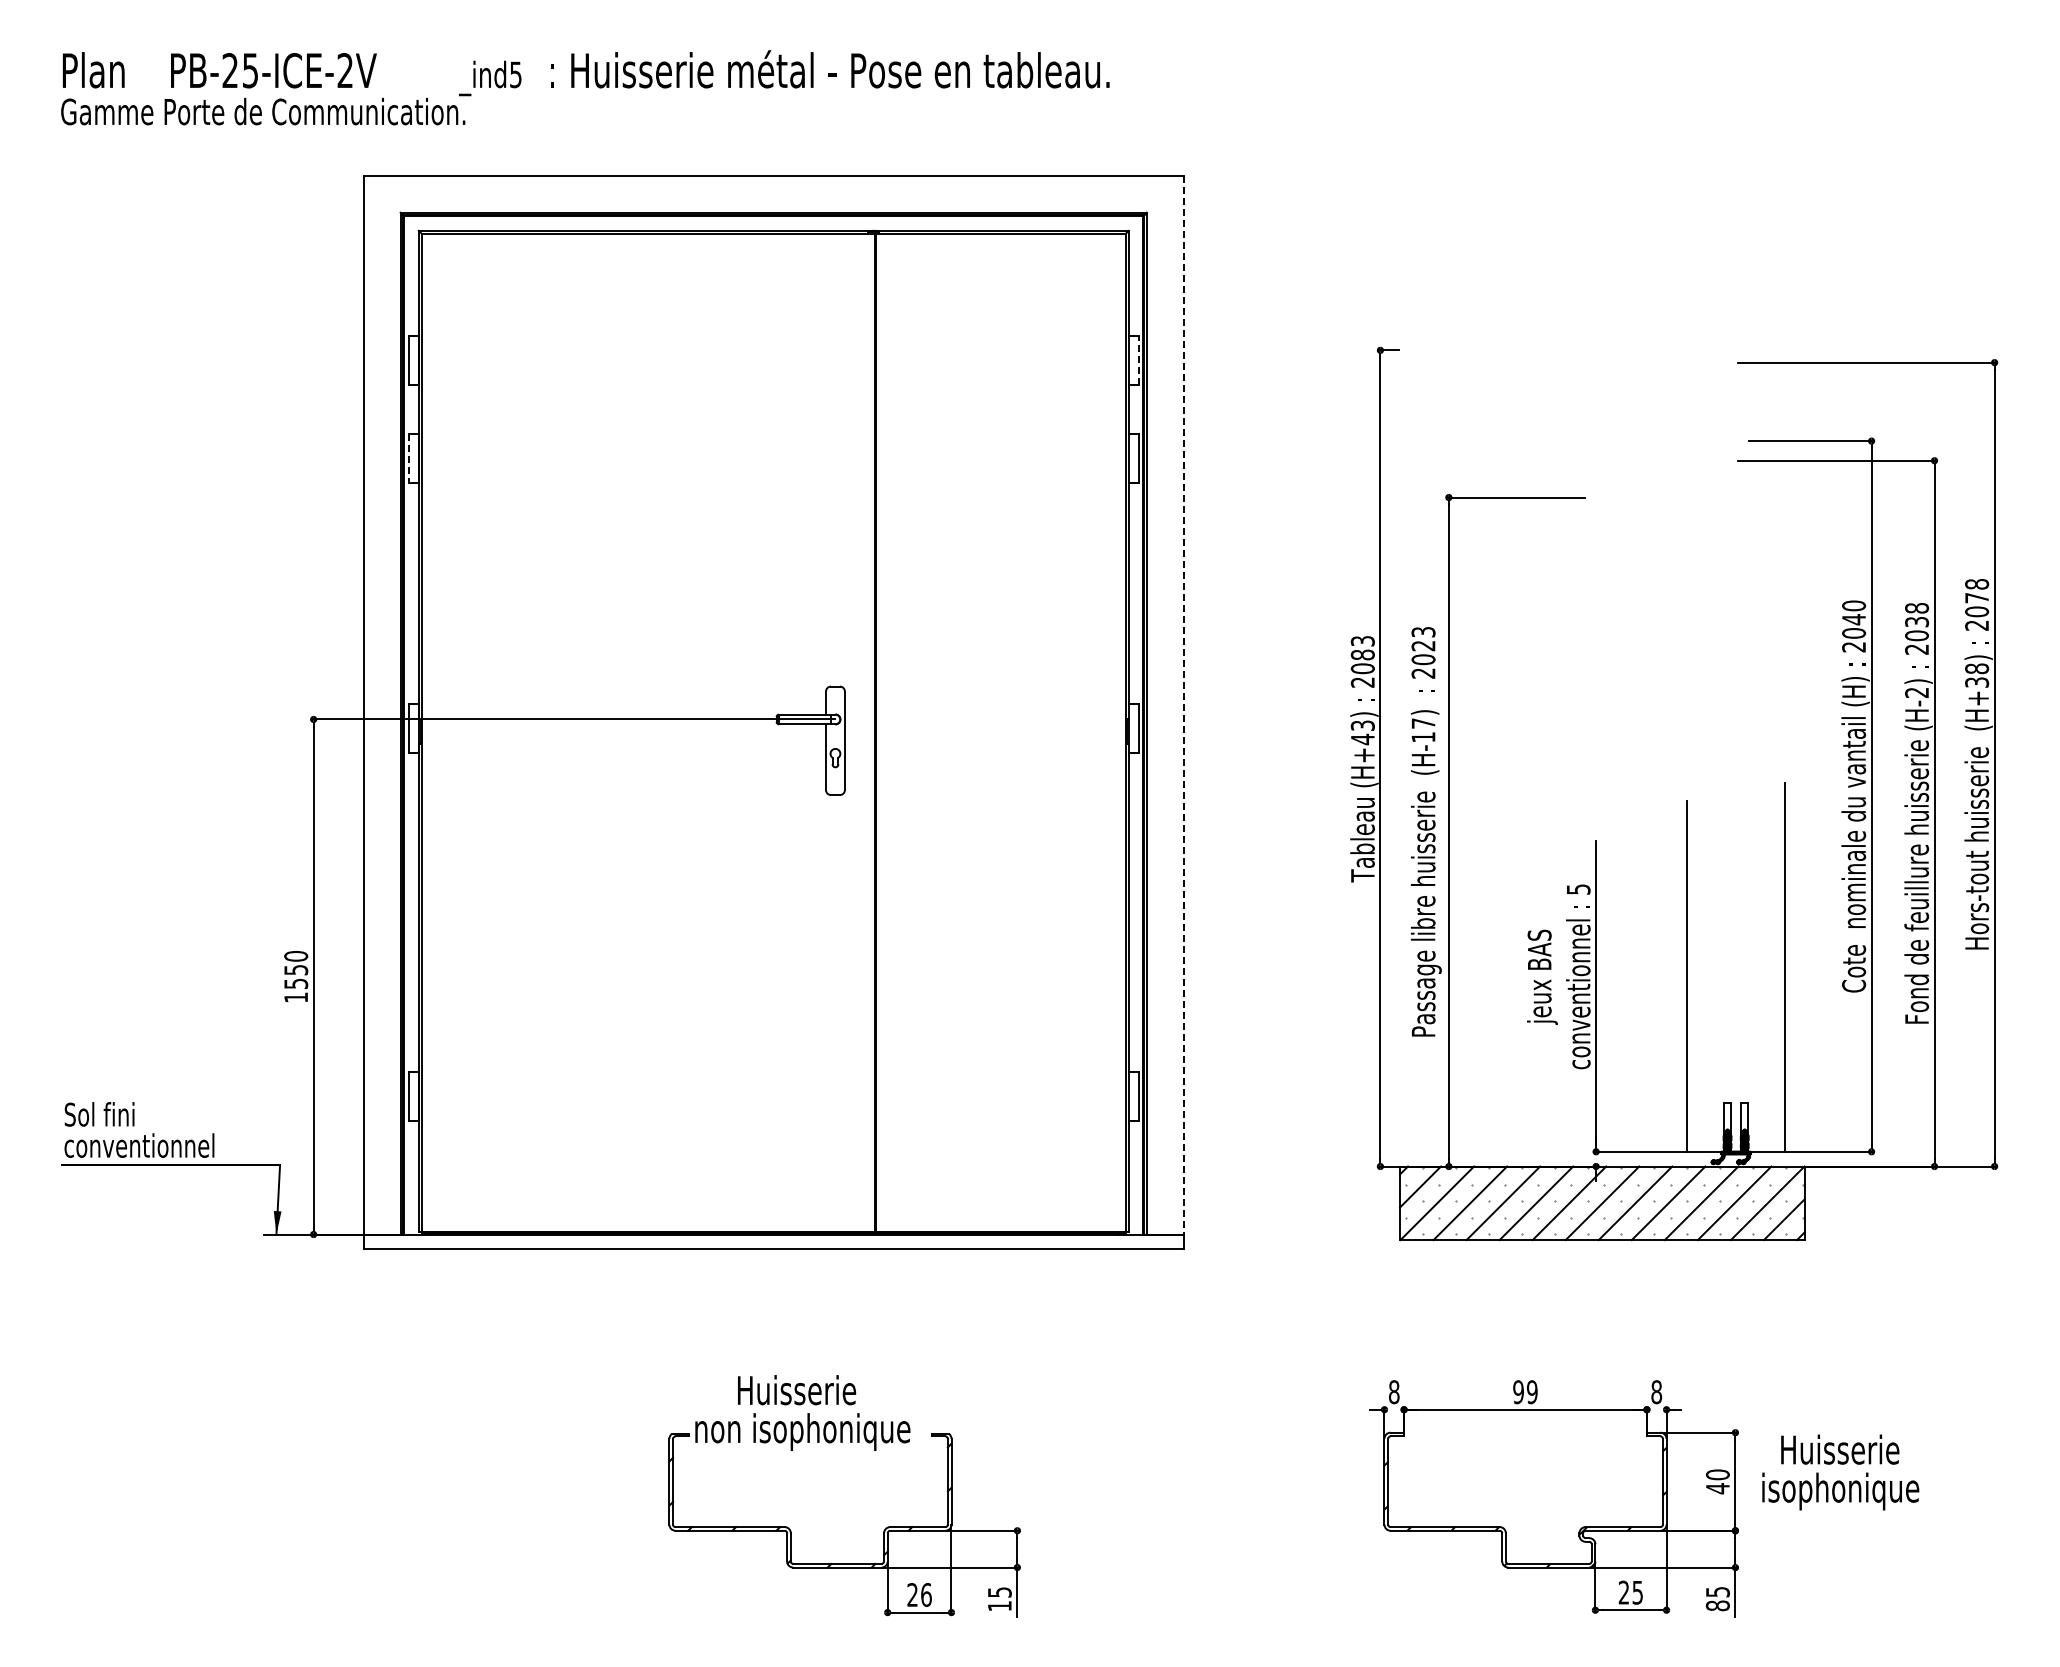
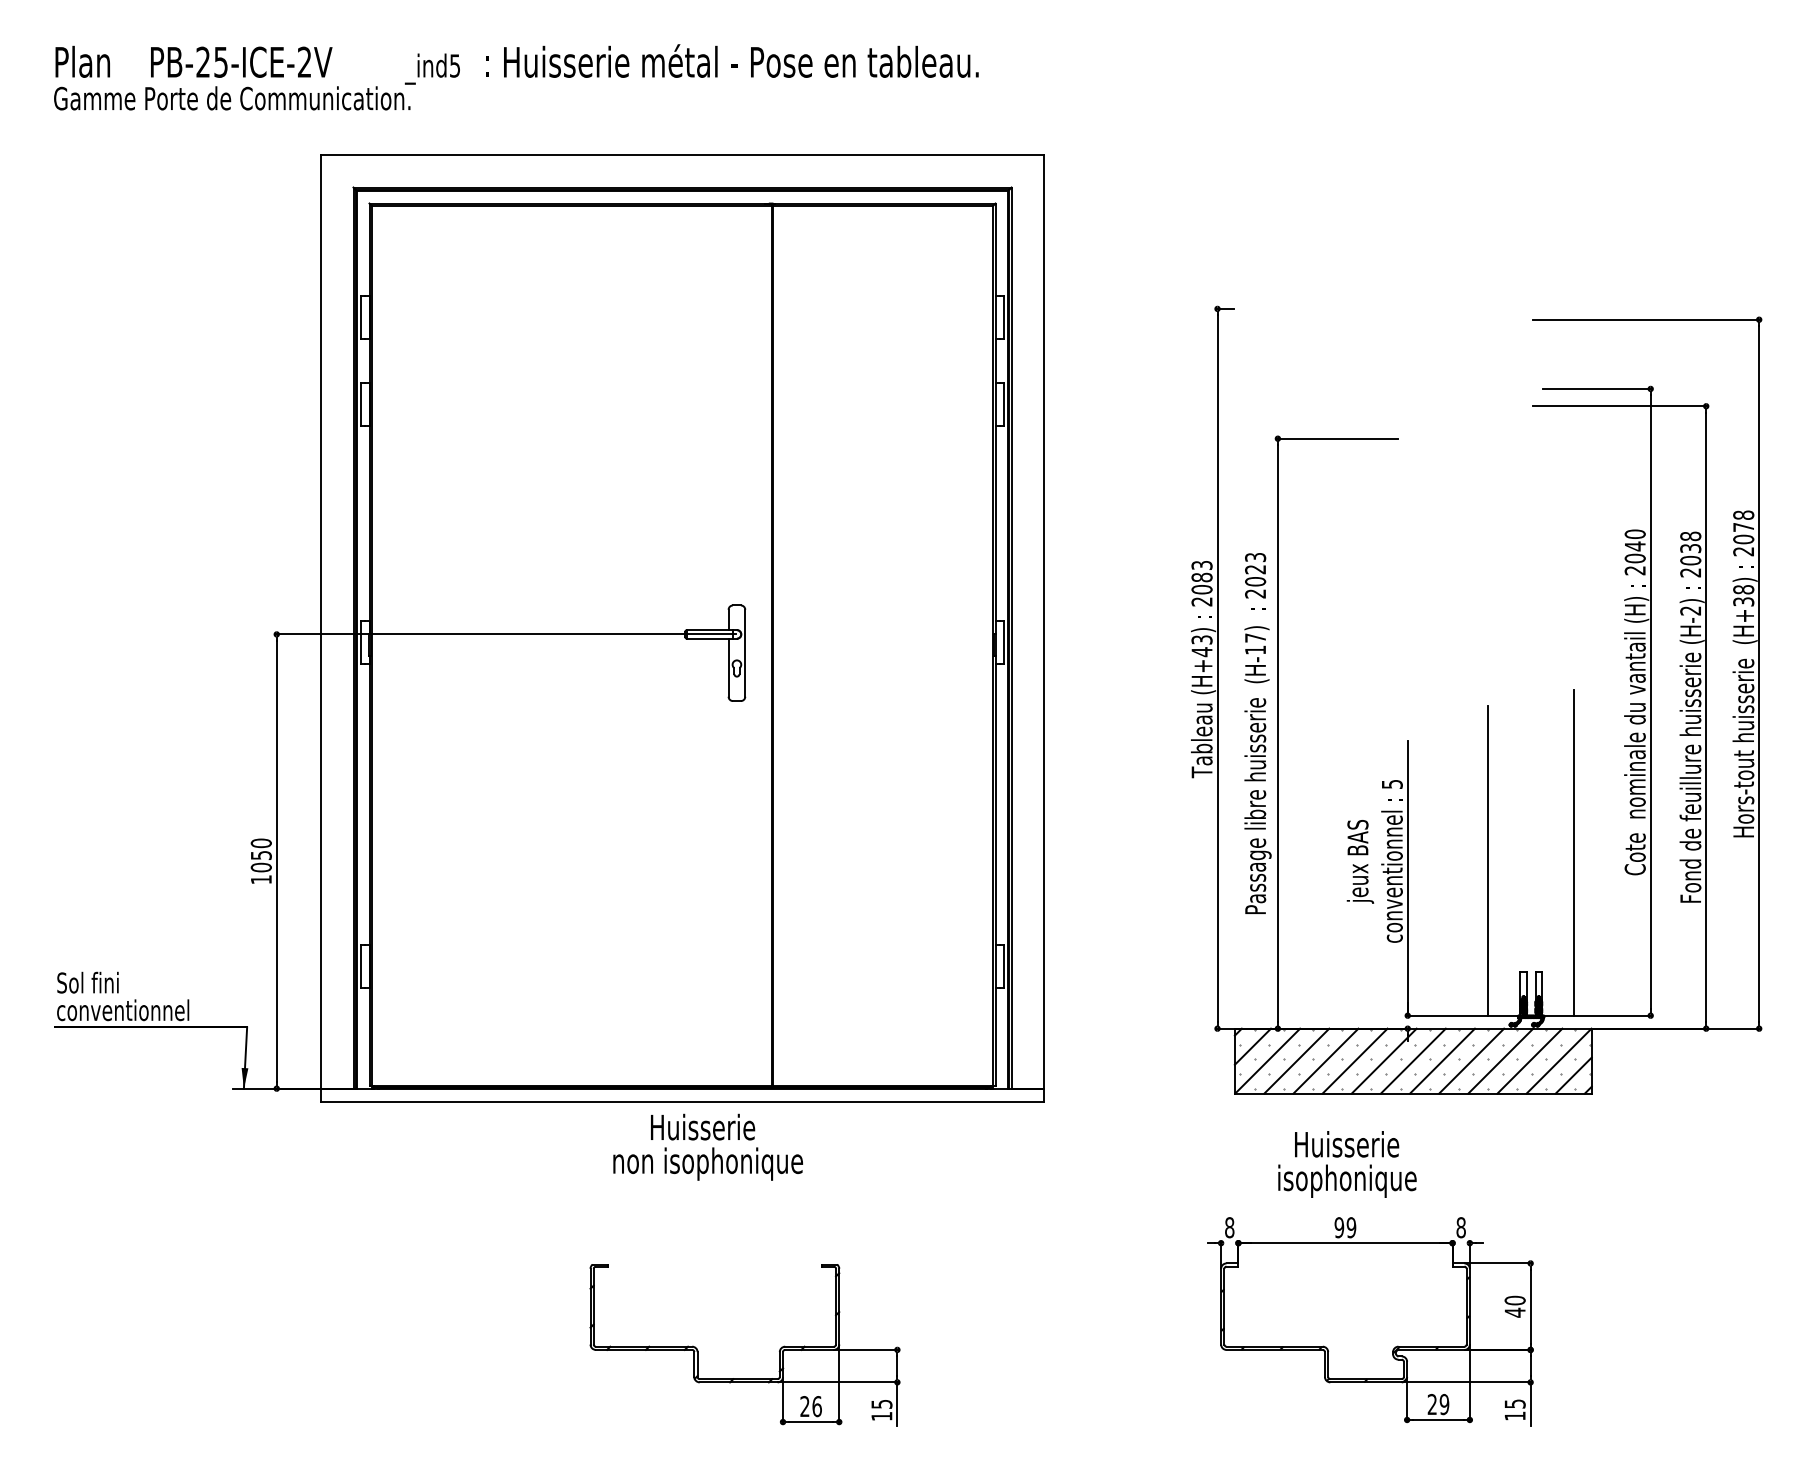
line: (1138, 360) -> (1004, 317), dashed -> solid
line: (409, 458) -> (361, 404), dashed -> solid
line: (1183, 705) -> (1043, 622), dashed -> solid
text: (296, 983) -> (261, 867), 1550 -> 1050
text: (802, 1412) -> (707, 1146), moved
text: (1840, 1472) -> (1347, 1164), moved
text: (1637, 1592) -> (1444, 1404), 25 -> 29
text: (1717, 1605) -> (1514, 1415), 85 -> 15

